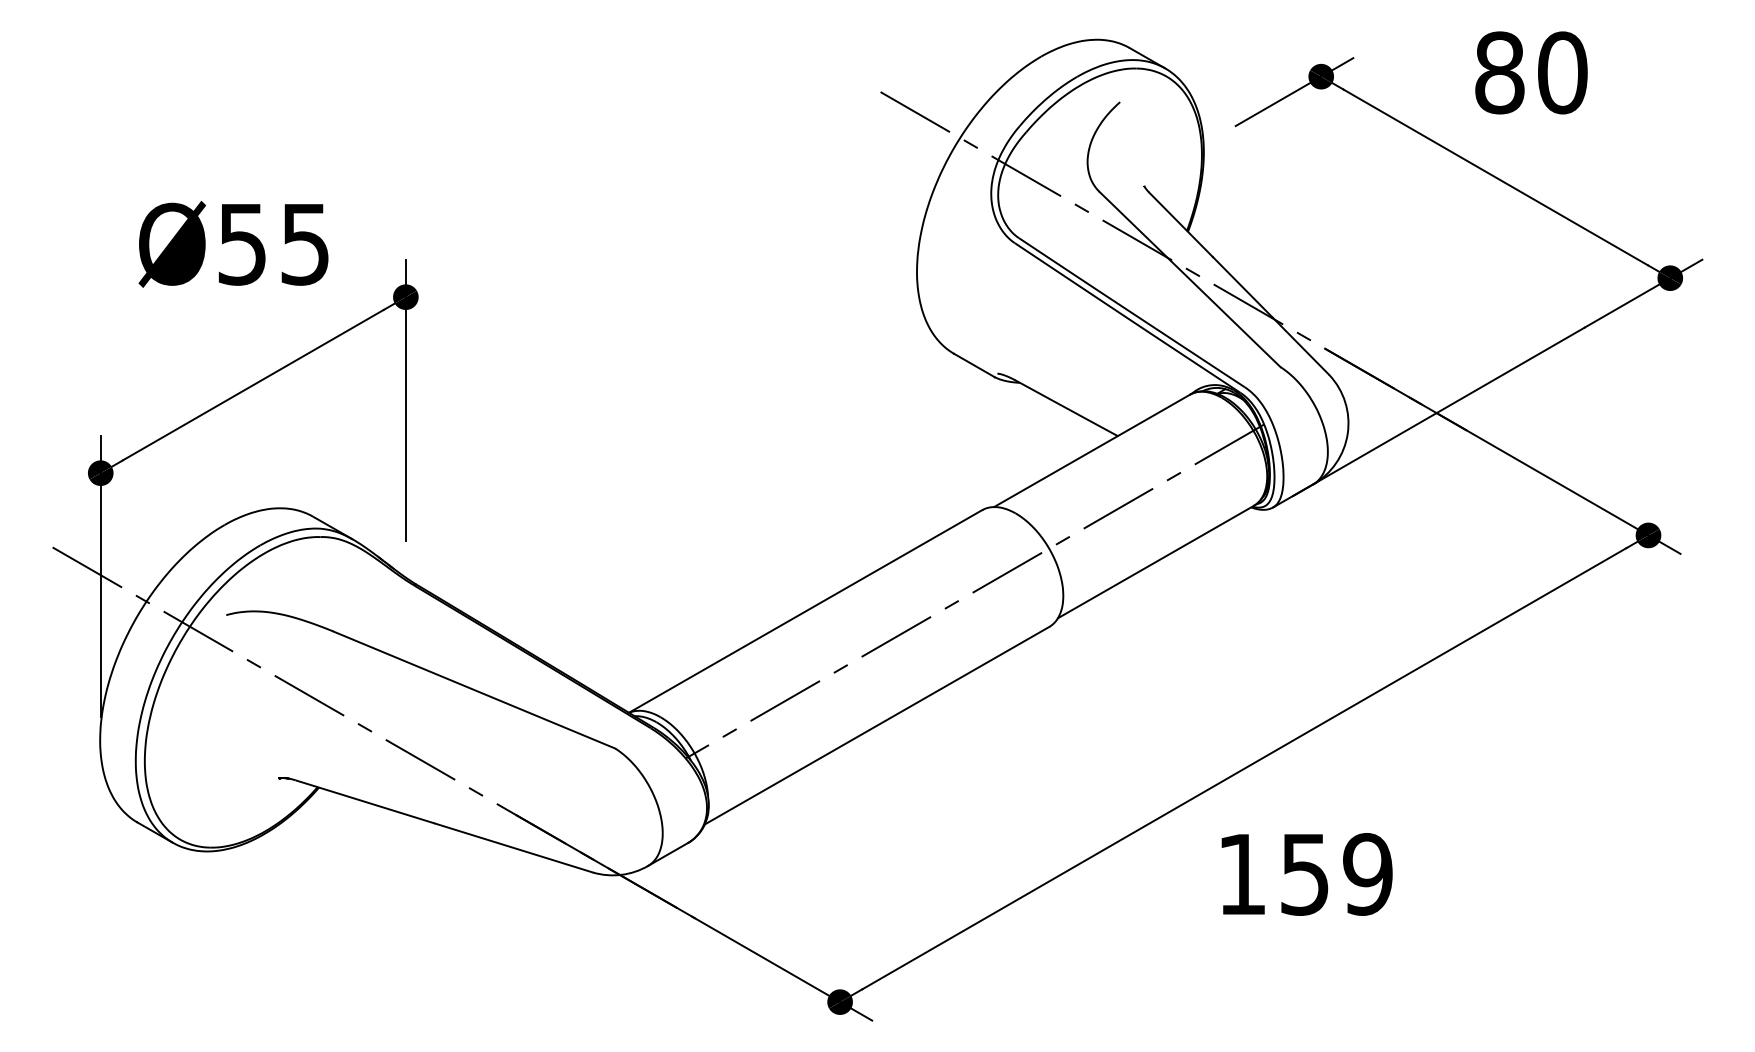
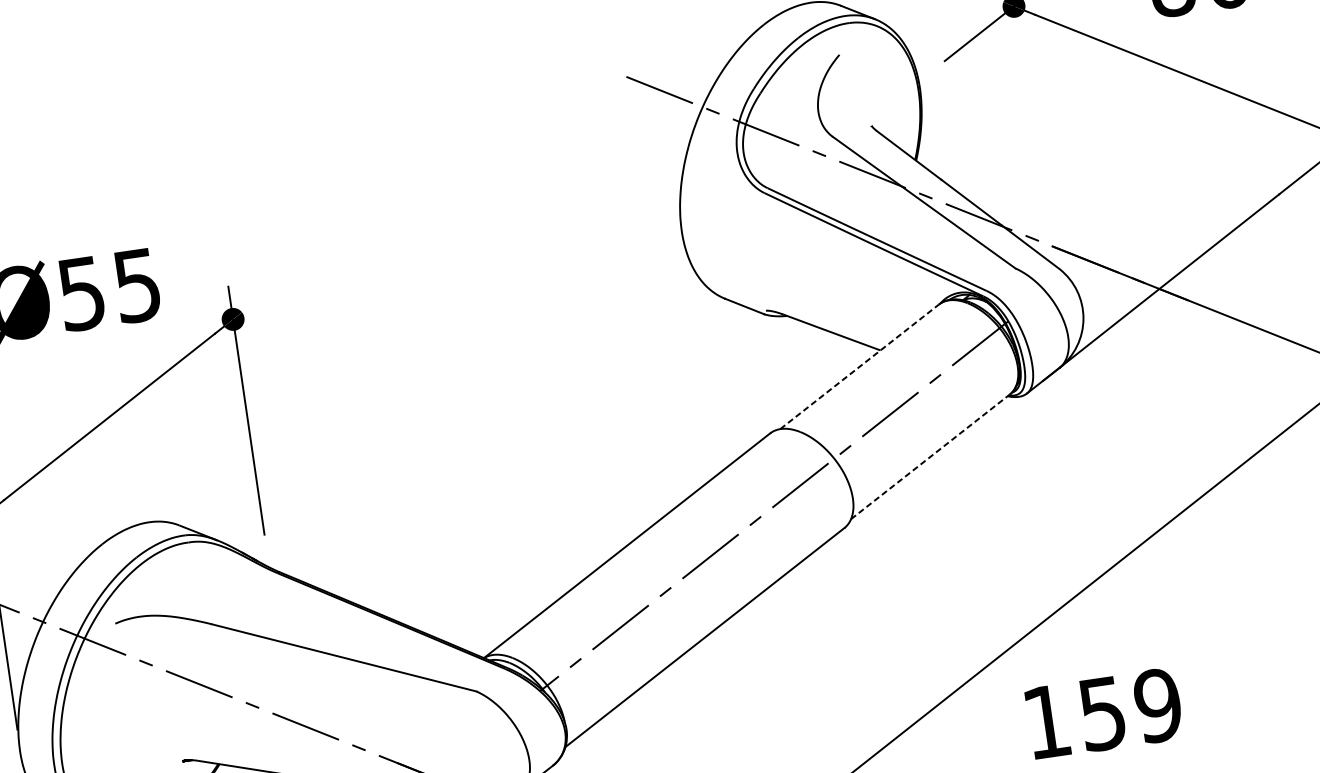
line: (1092, 450) -> (859, 366), solid -> dashed
line: (1155, 562) -> (930, 457), solid -> dashed

